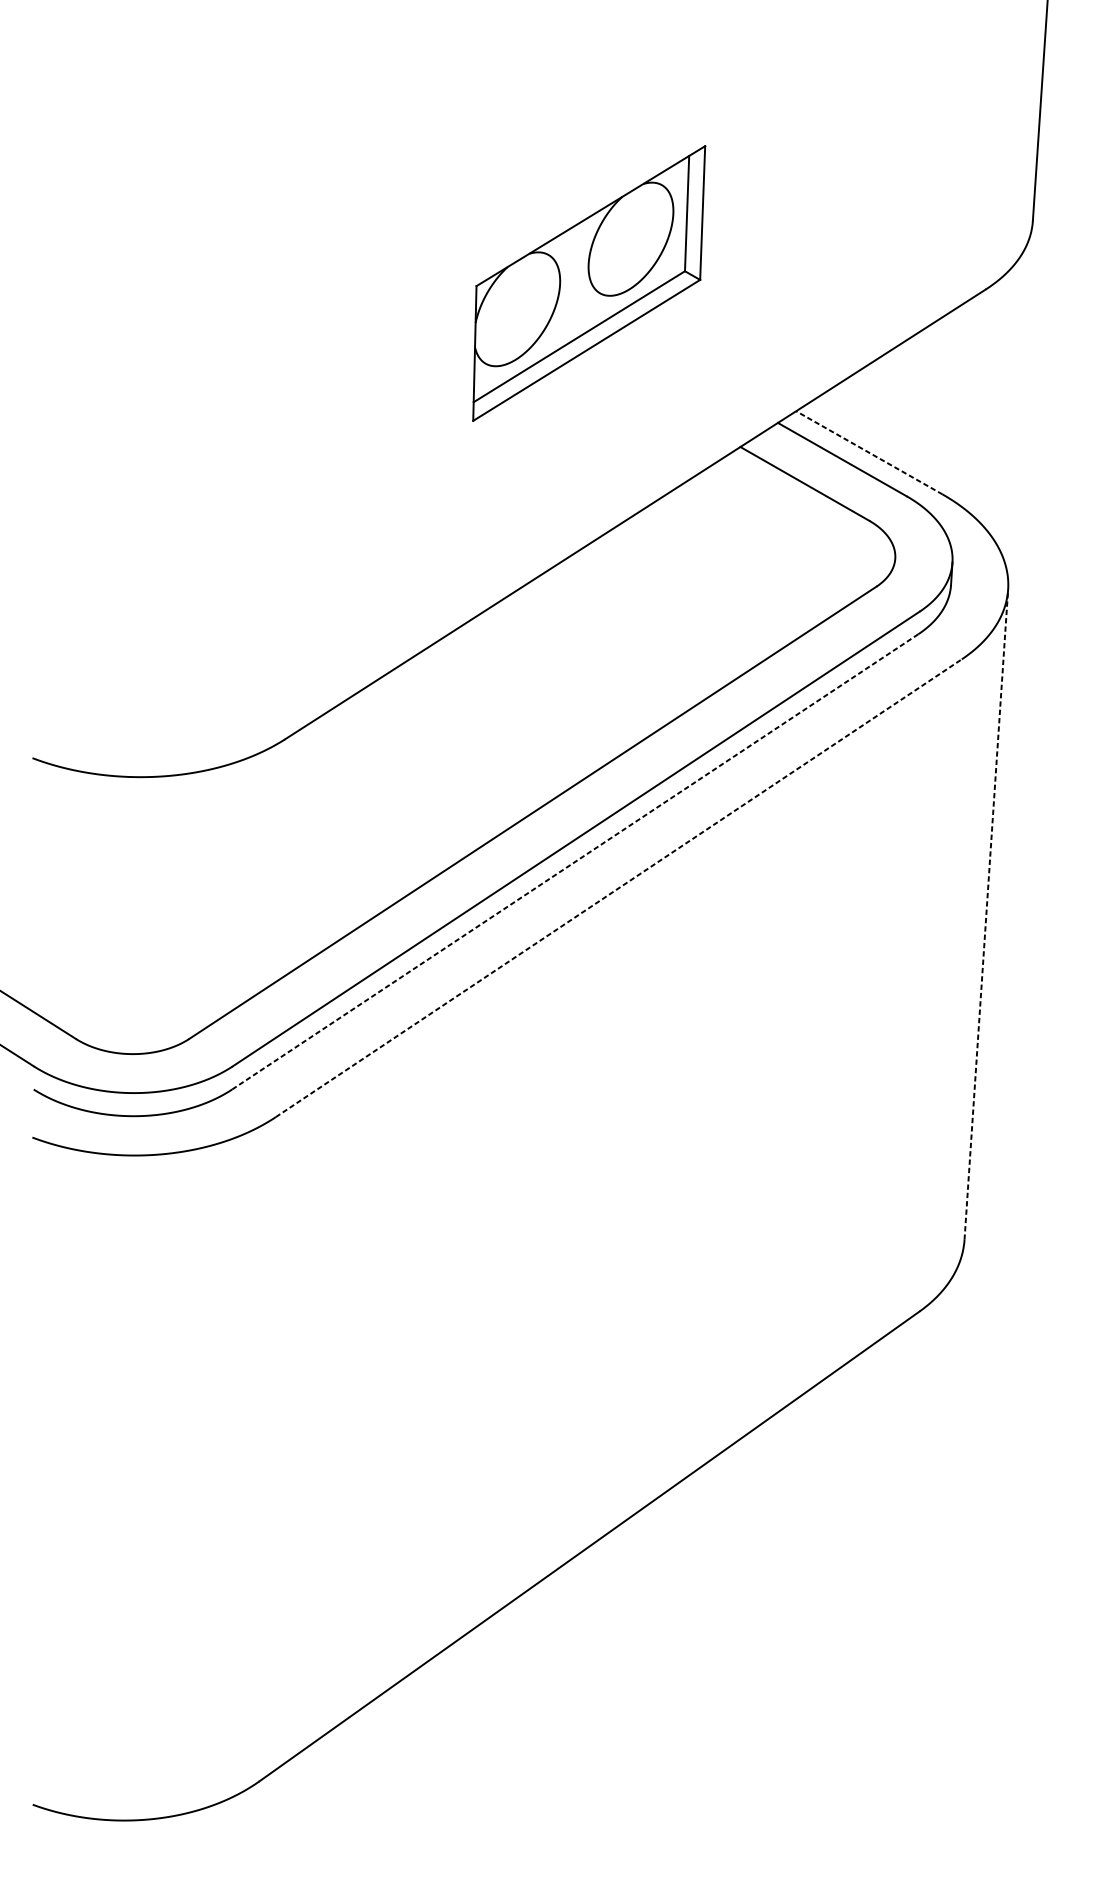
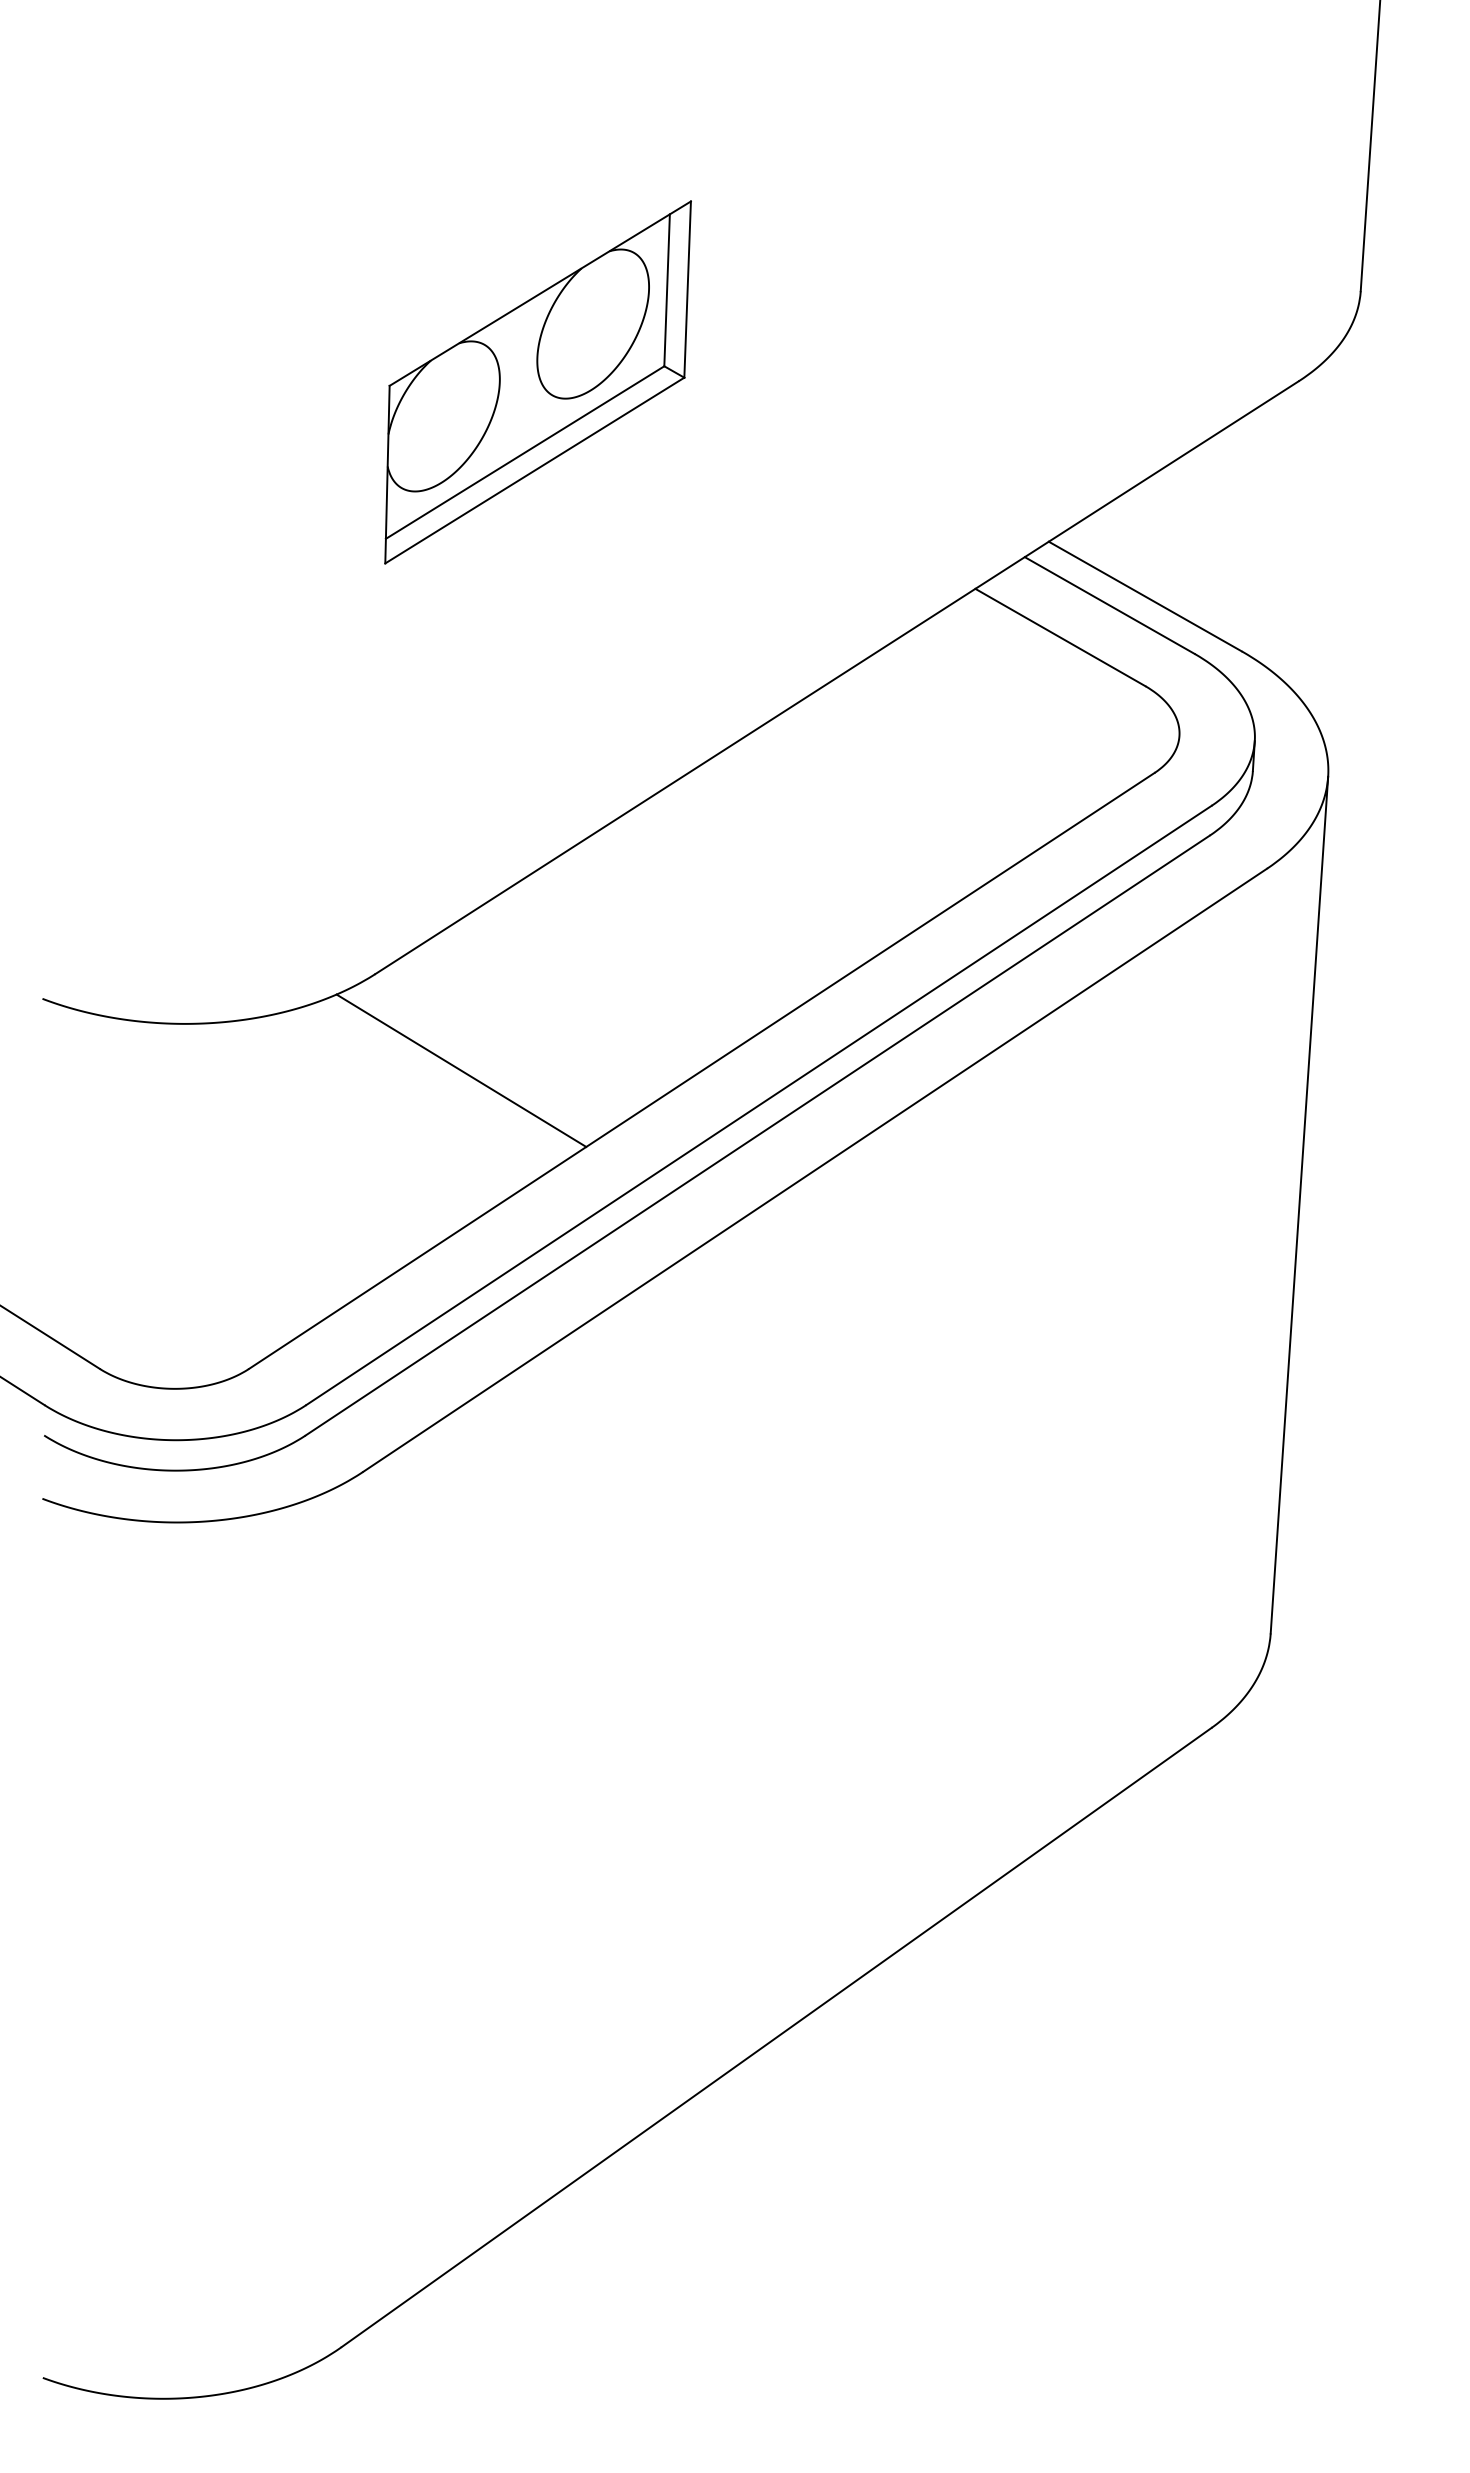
part: (588, 283) -> (537, 382), moved
line: (868, 452) -> (1144, 596), dashed -> solid
line: (350, 812) -> (461, 1070), added
line: (575, 861) -> (757, 1135), dashed -> solid
line: (619, 888) -> (815, 1170), dashed -> solid
line: (986, 914) -> (1299, 1204), dashed -> solid

